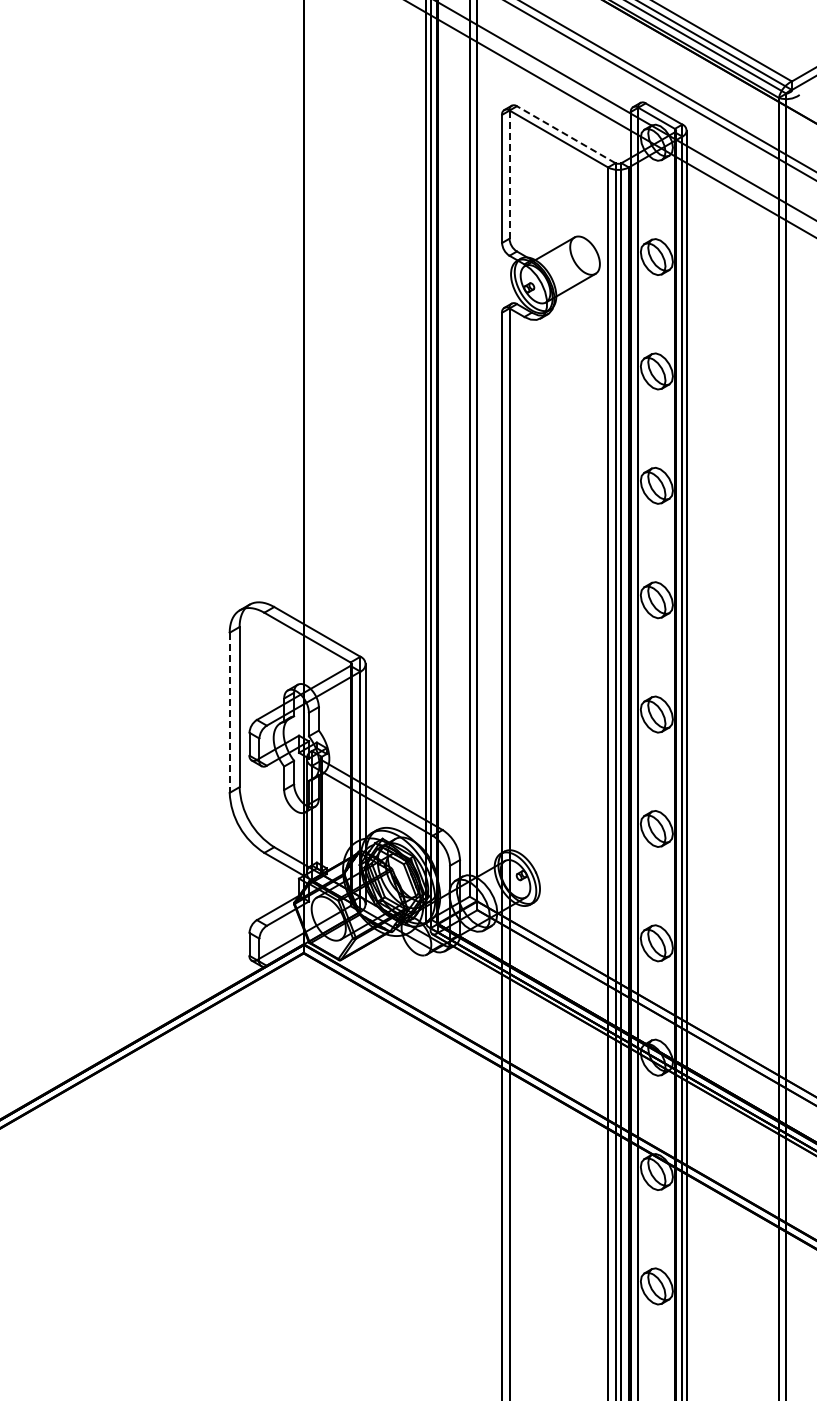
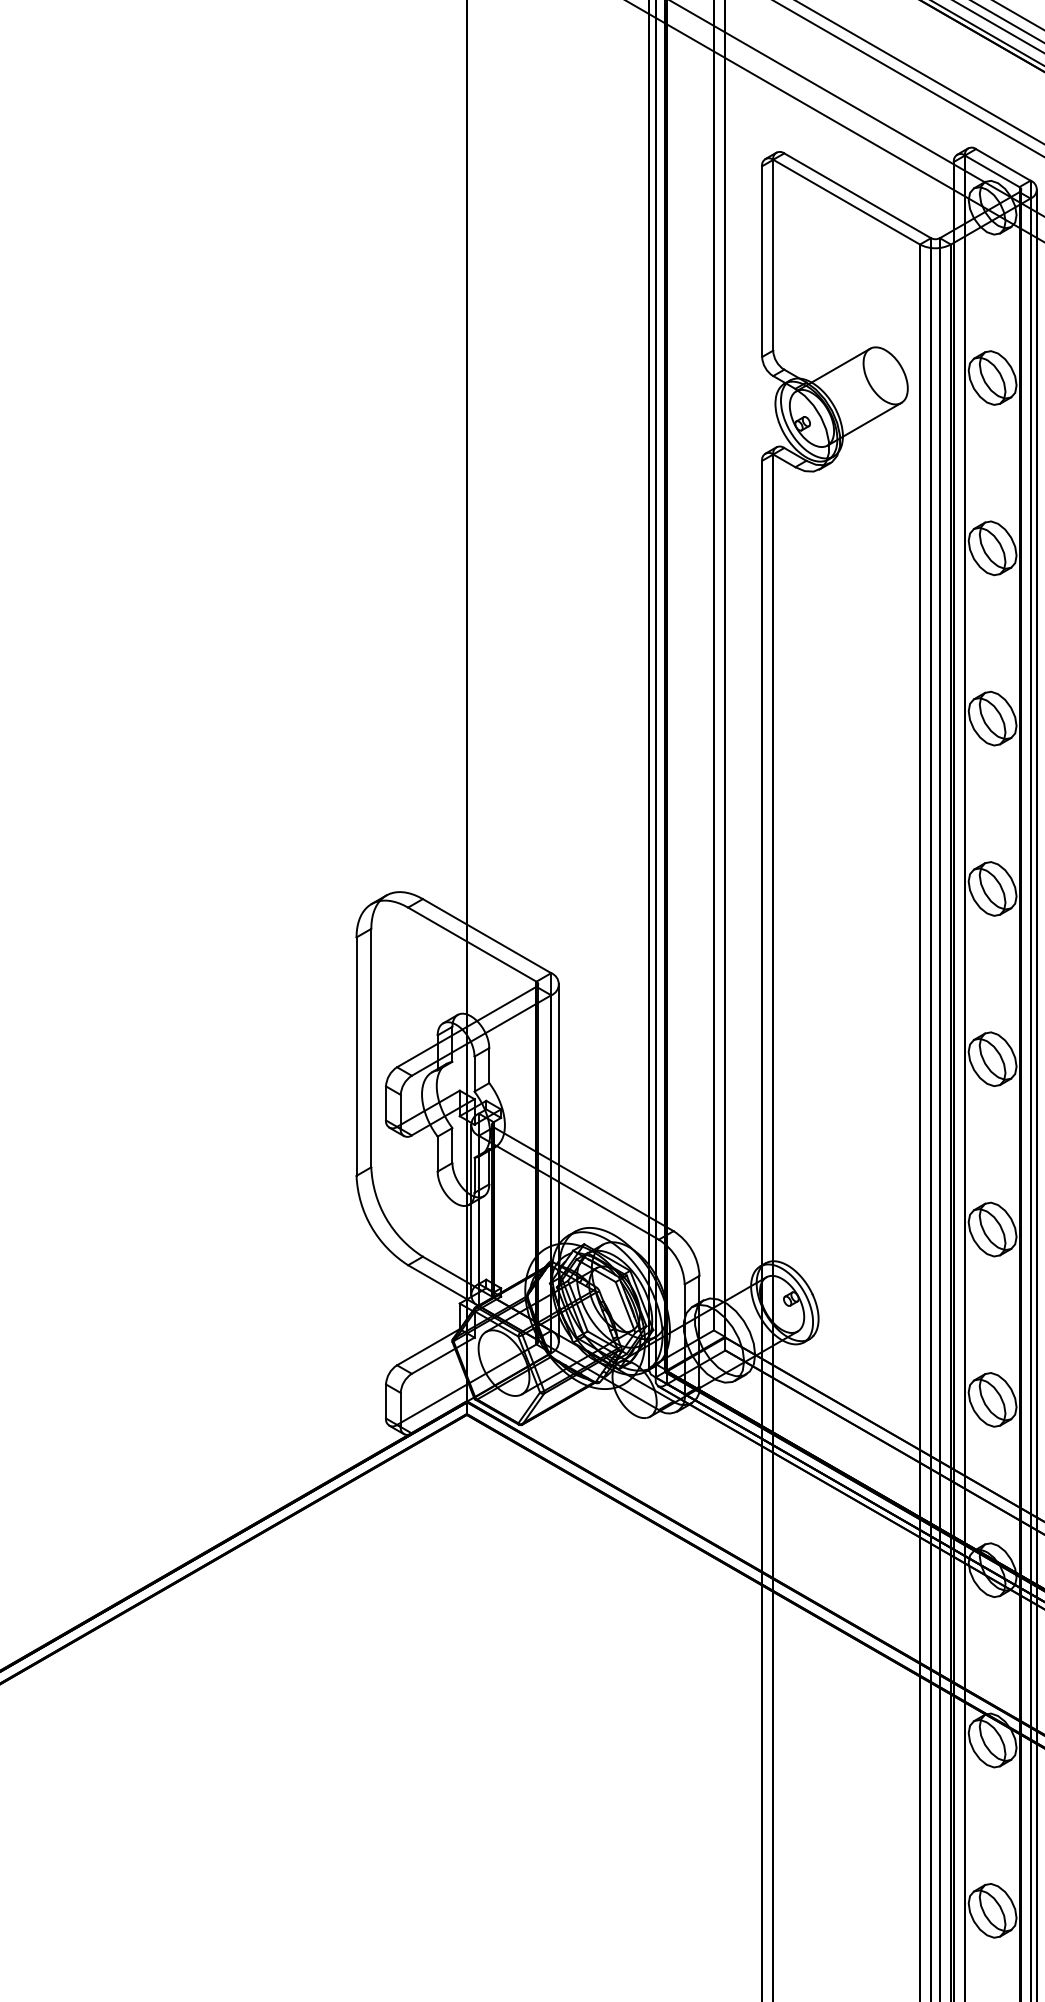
line: (566, 134) -> (858, 195), dashed -> solid
line: (509, 175) -> (773, 256), dashed -> solid
line: (229, 713) -> (356, 1057), dashed -> solid

